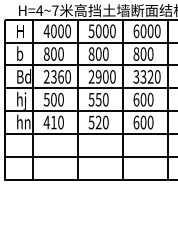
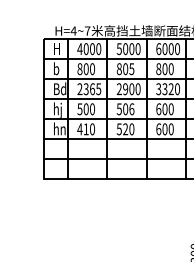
text: (105, 53) -> (131, 68), 800 -> 805
text: (67, 77) -> (98, 89), 2360 -> 2365
text: (101, 99) -> (128, 109), 550 -> 506

